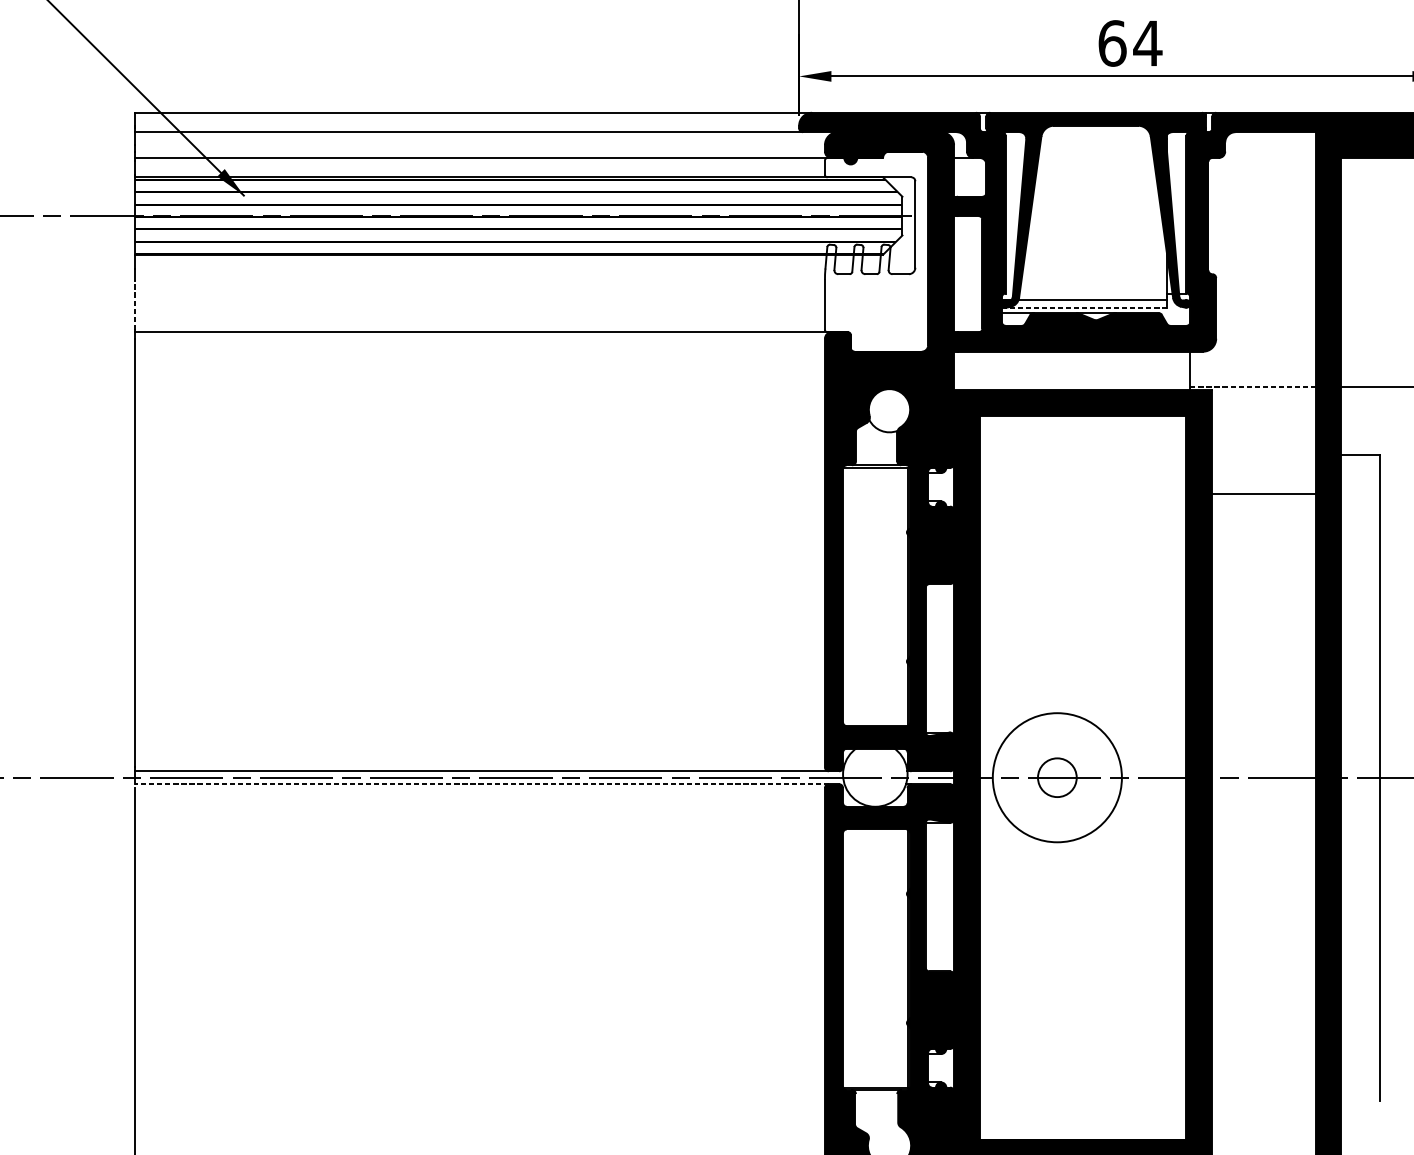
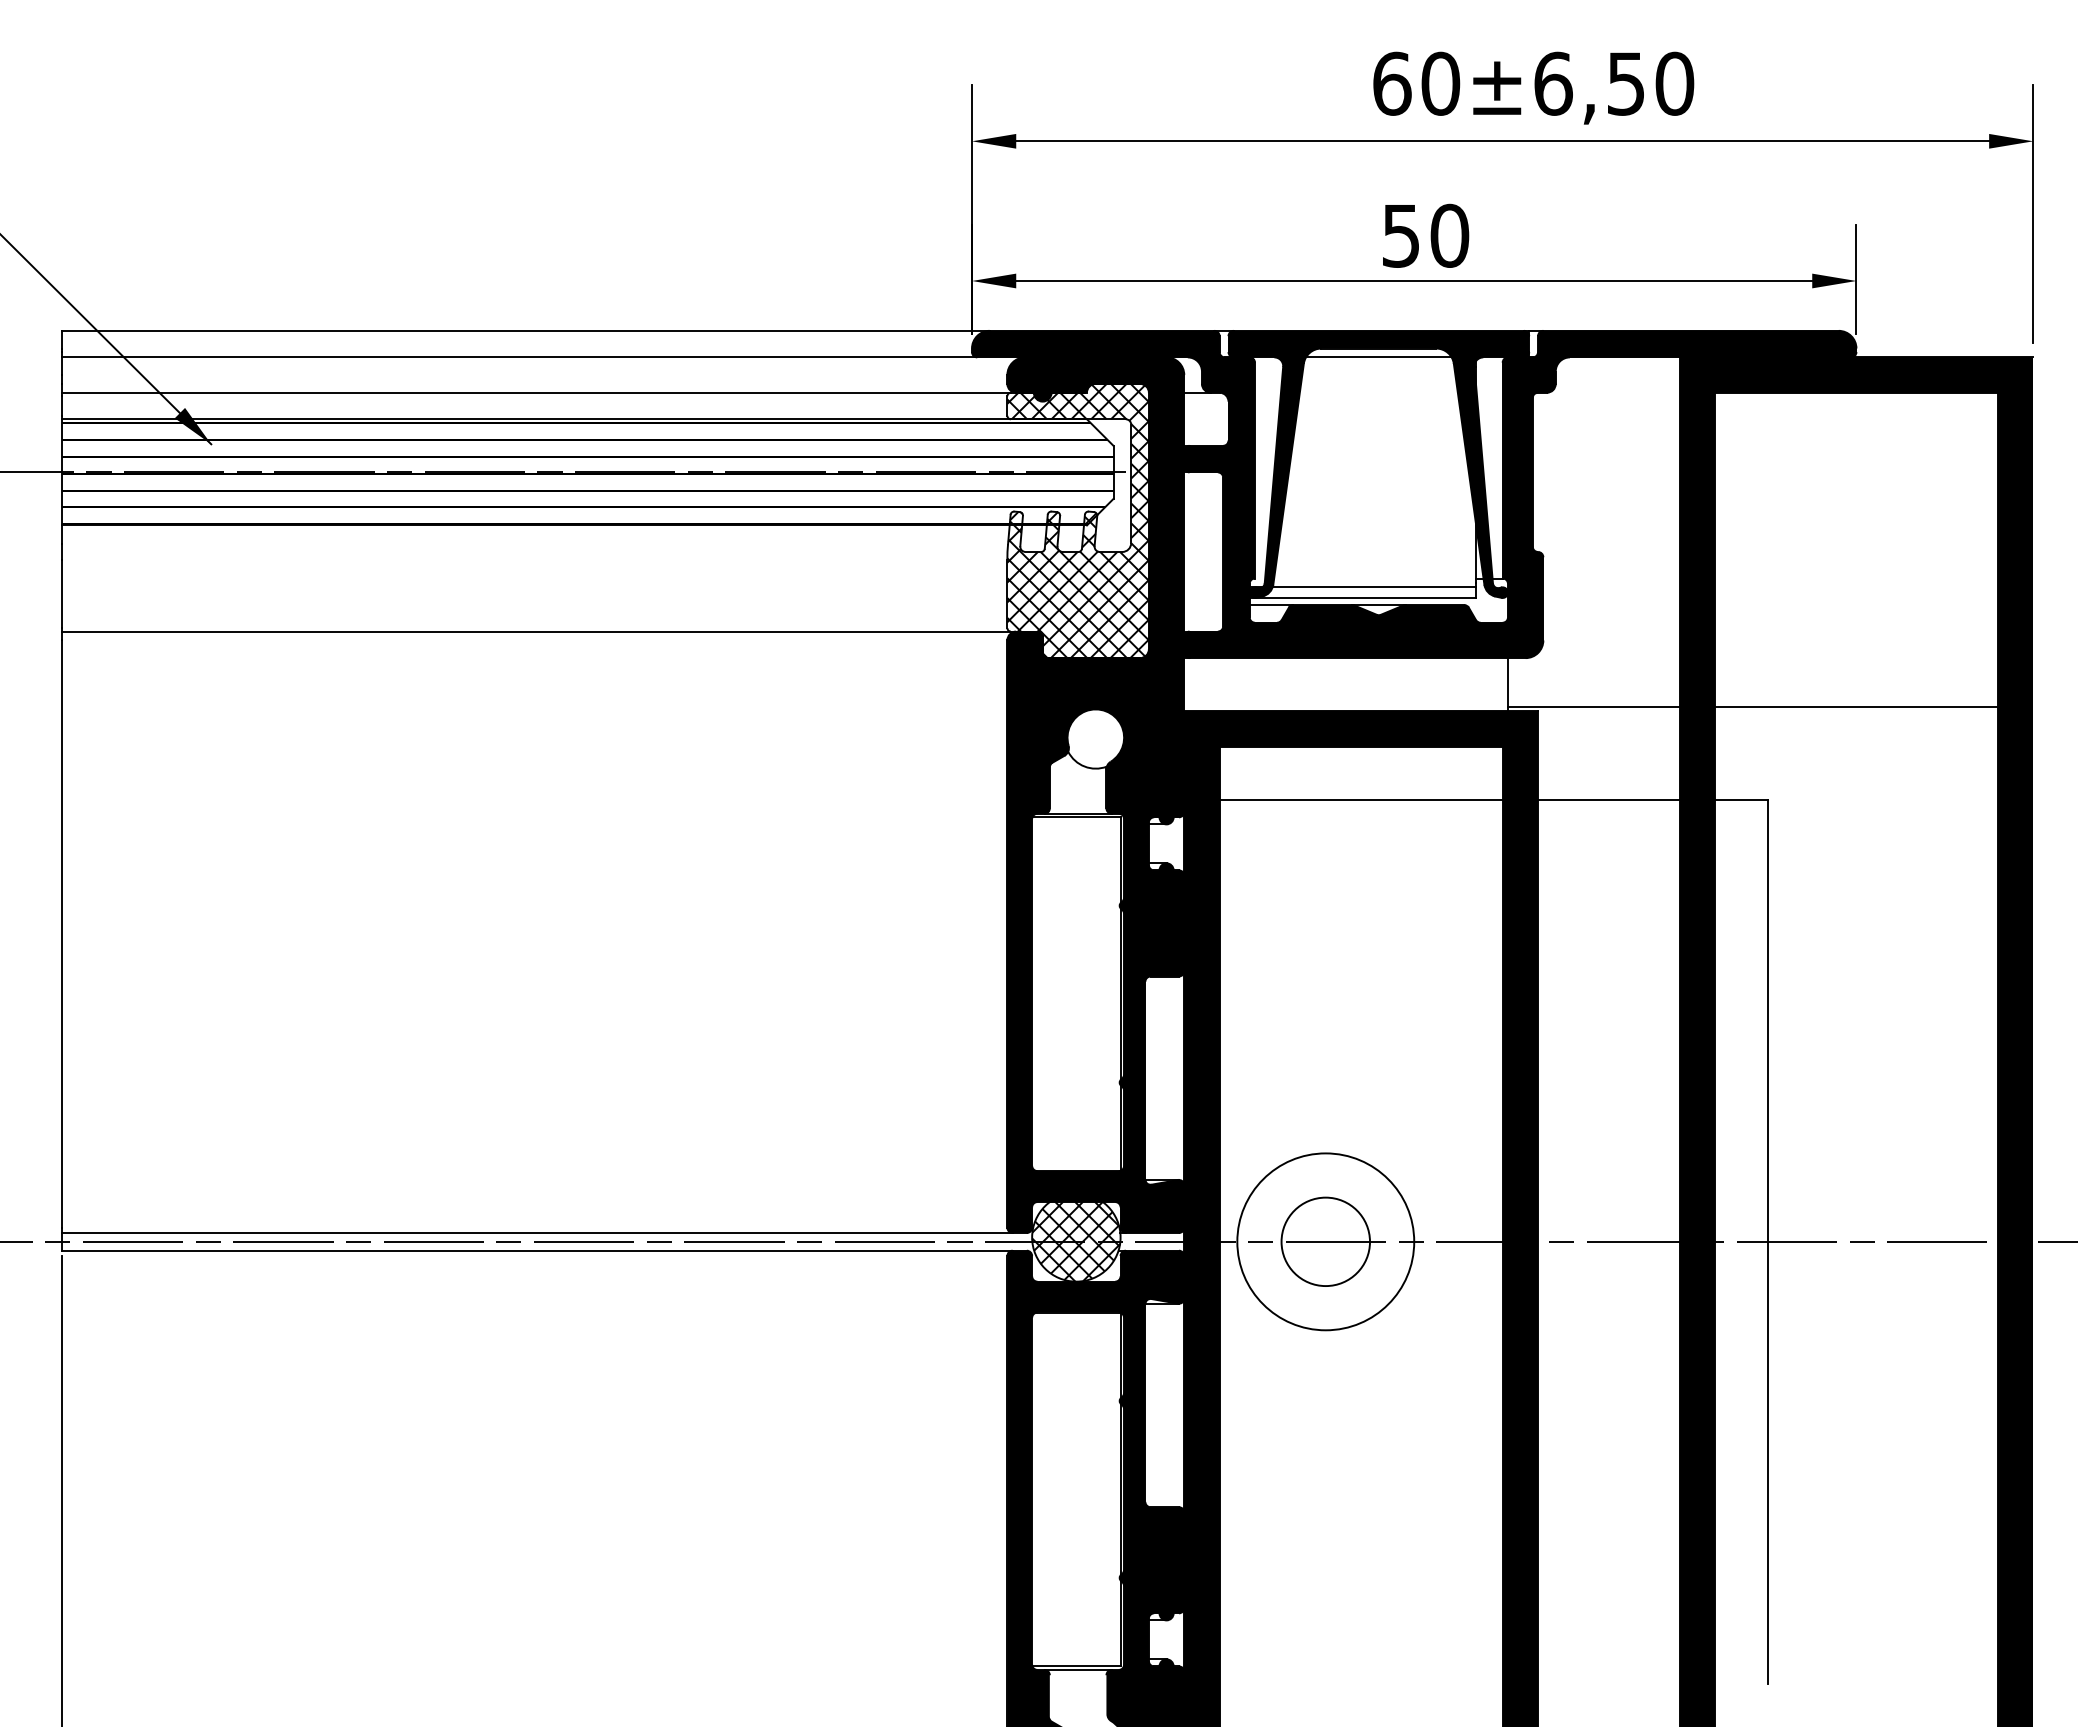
text: (1130, 43) -> (1425, 235), 64 -> 50
line: (1095, 132) -> (1378, 357), added
hatch: (876, 251) -> (1077, 520), added
line: (135, 304) -> (62, 593), dashed -> solid
line: (1084, 307) -> (1363, 597), dashed -> solid
line: (1252, 386) -> (1593, 706), dashed -> solid
line: (1082, 454) -> (1360, 799), added
line: (1263, 493) -> (1608, 799), moved
hatch: (875, 774) -> (1076, 1237), added
circle: (1057, 777) -> (1325, 1241), size x1.67
line: (482, 784) -> (537, 1250), dashed -> solid

